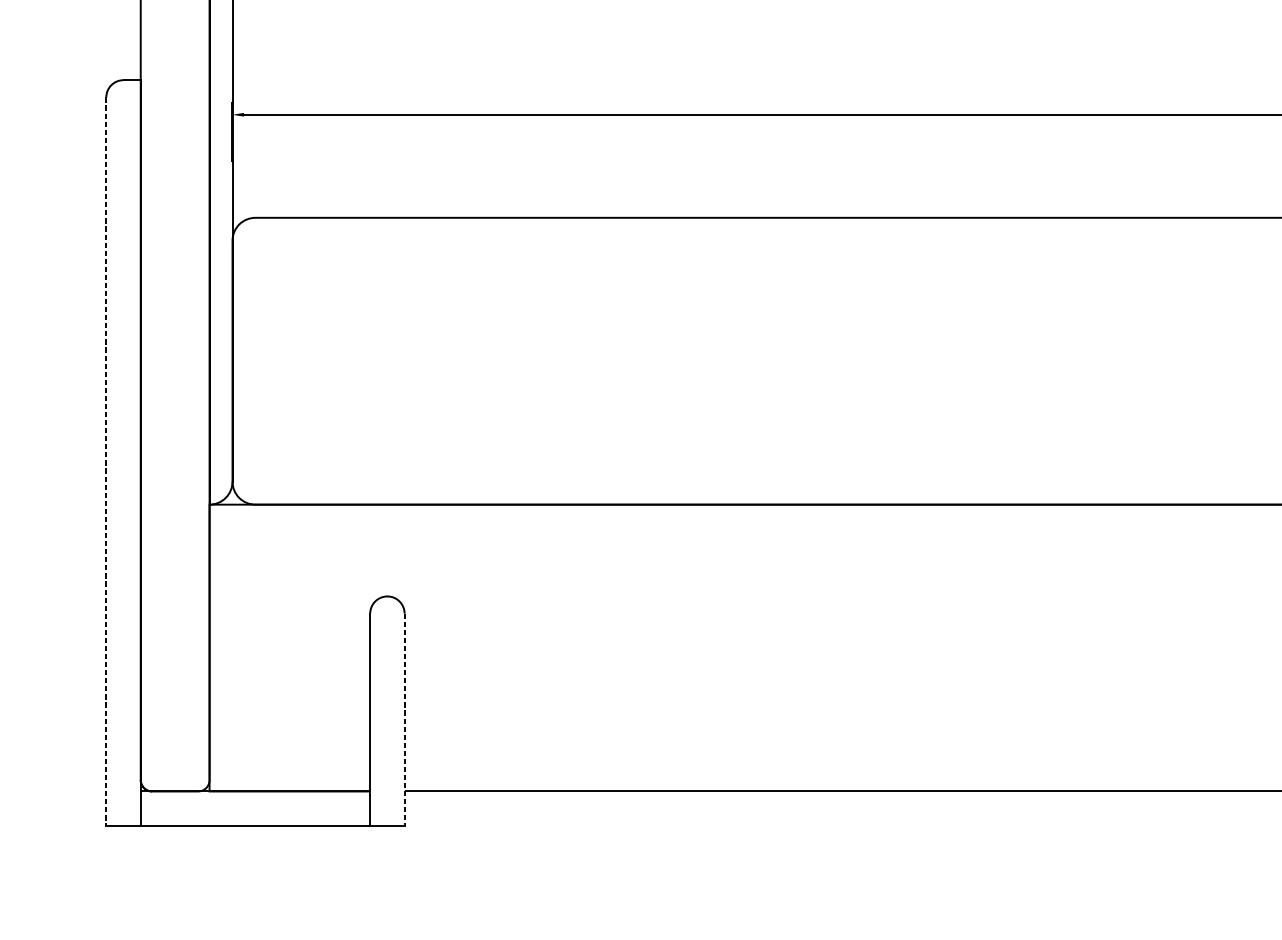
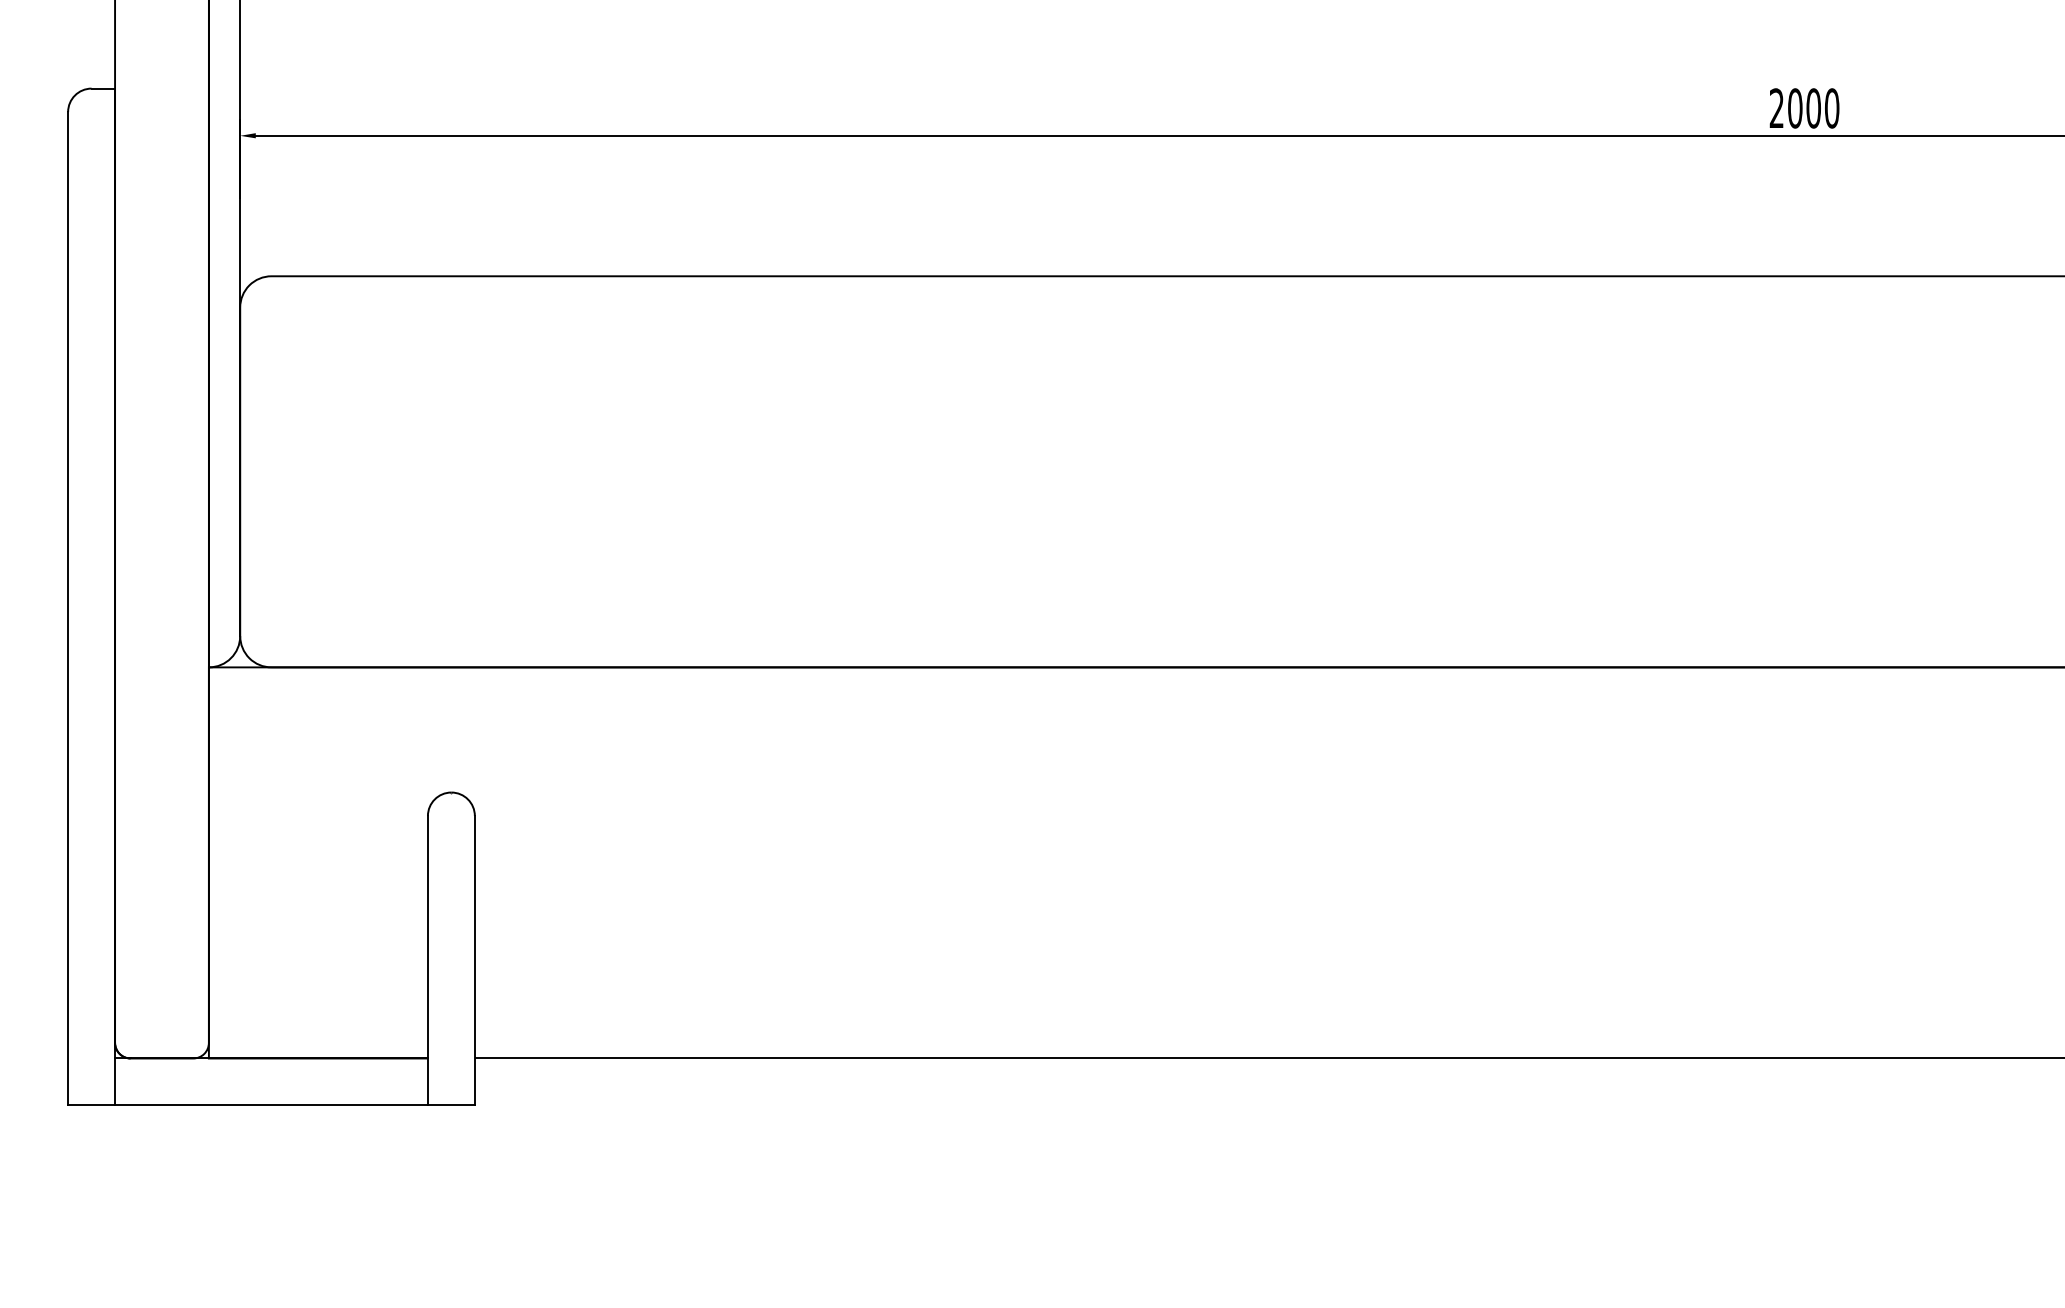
line: (106, 461) -> (68, 608), dashed -> solid
line: (404, 719) -> (474, 960), dashed -> solid

